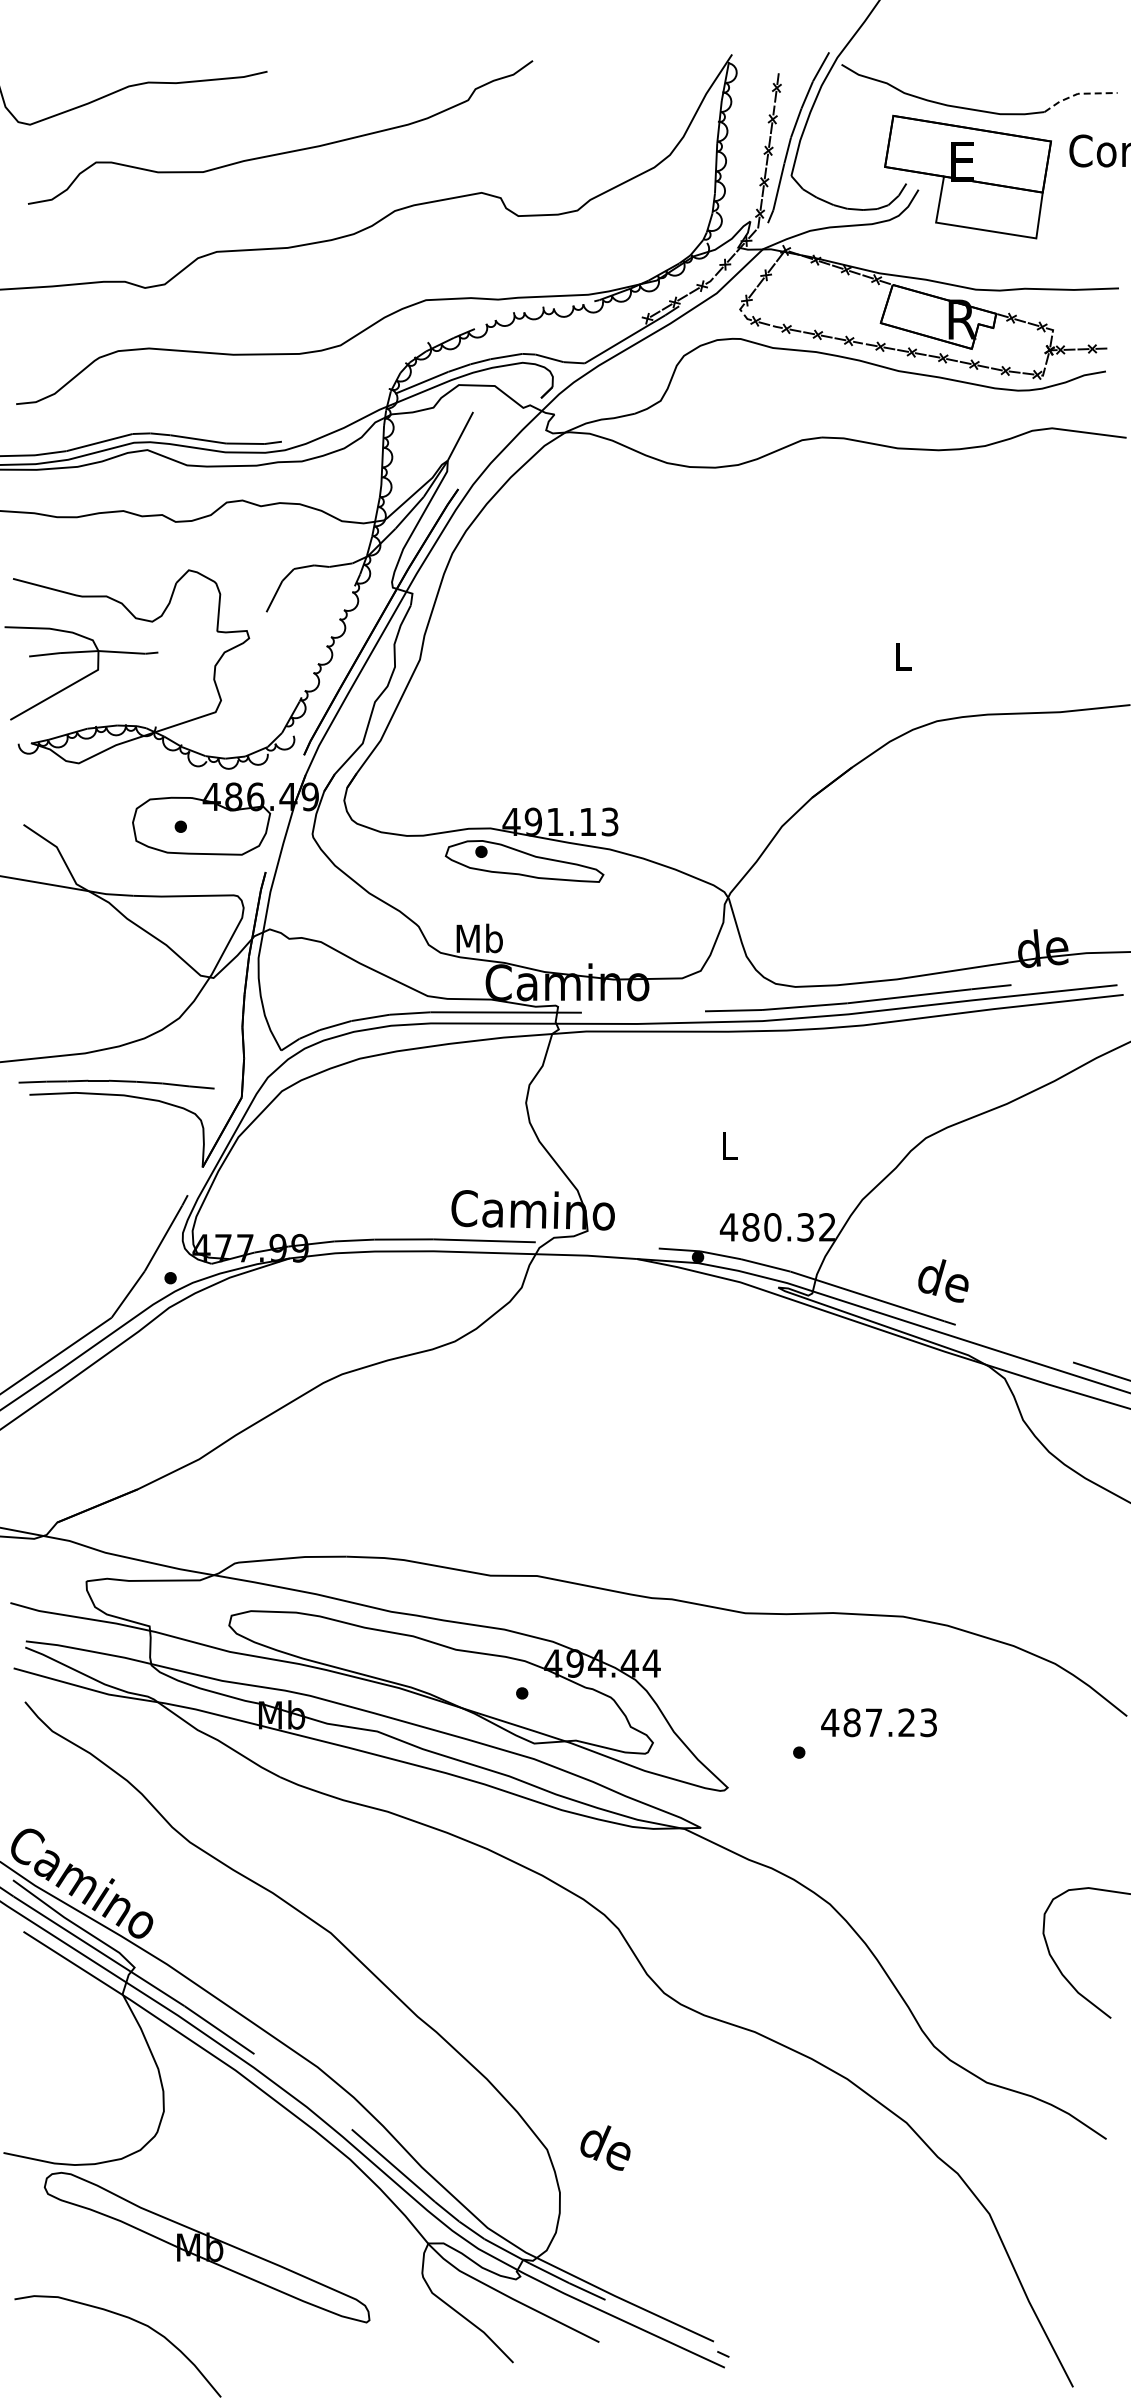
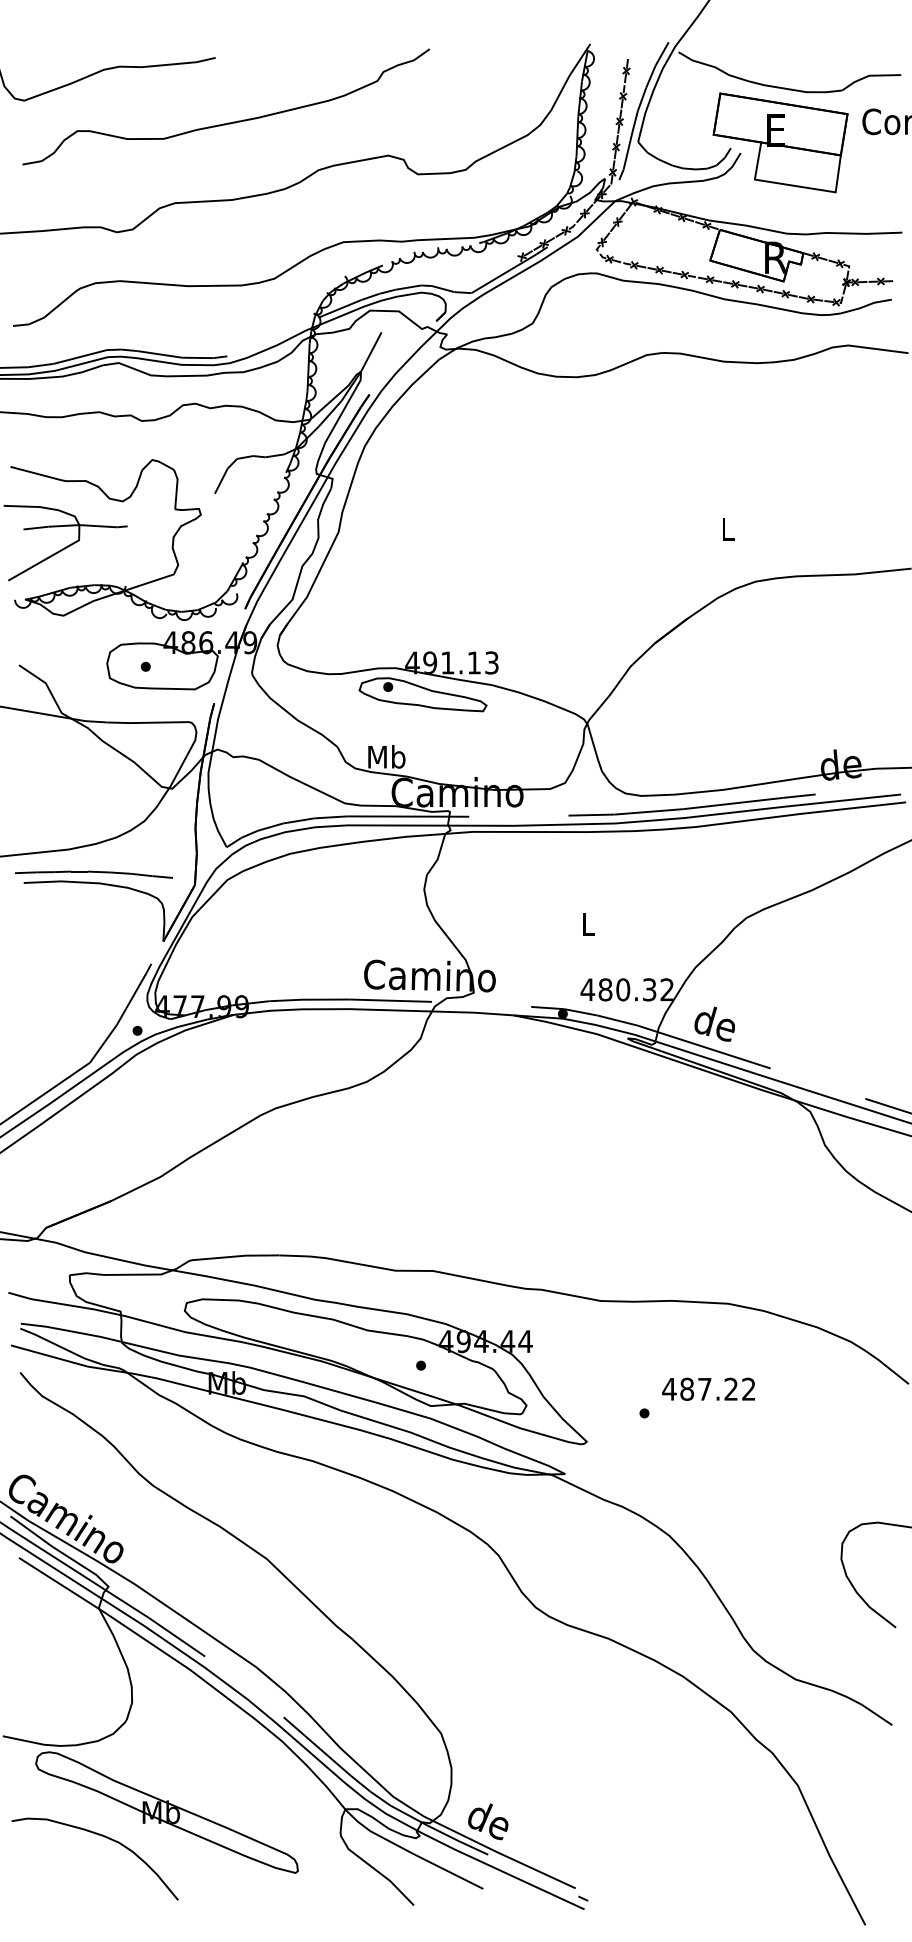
line: (1077, 93) -> (868, 75), dashed -> solid
text: (943, 1280) -> (714, 1023), moved
text: (928, 1722) -> (748, 1389), 487.23 -> 487.22
text: (605, 2147) -> (488, 1821), moved
curve: (127, 2318) -> (102, 1836), moved

